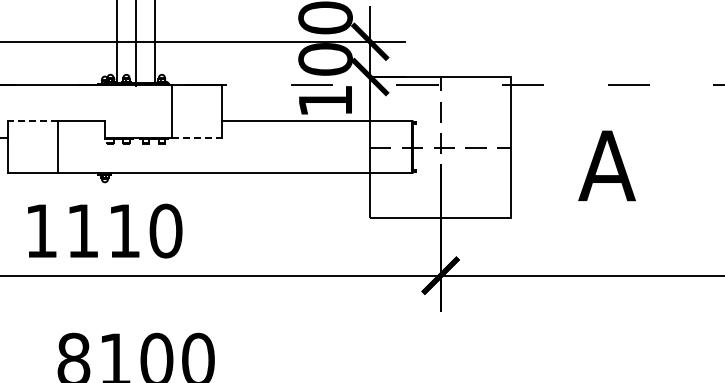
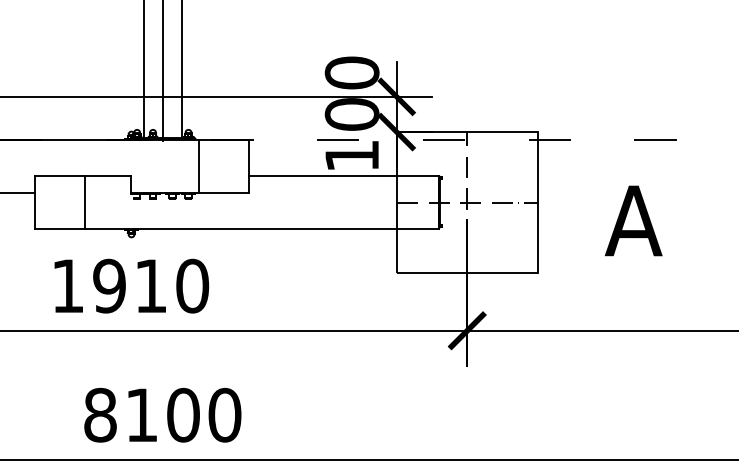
line: (32, 120) -> (59, 175), dashed -> solid
line: (196, 138) -> (223, 193), dashed -> solid
text: (82, 230) -> (109, 285), 1110 -> 1910

